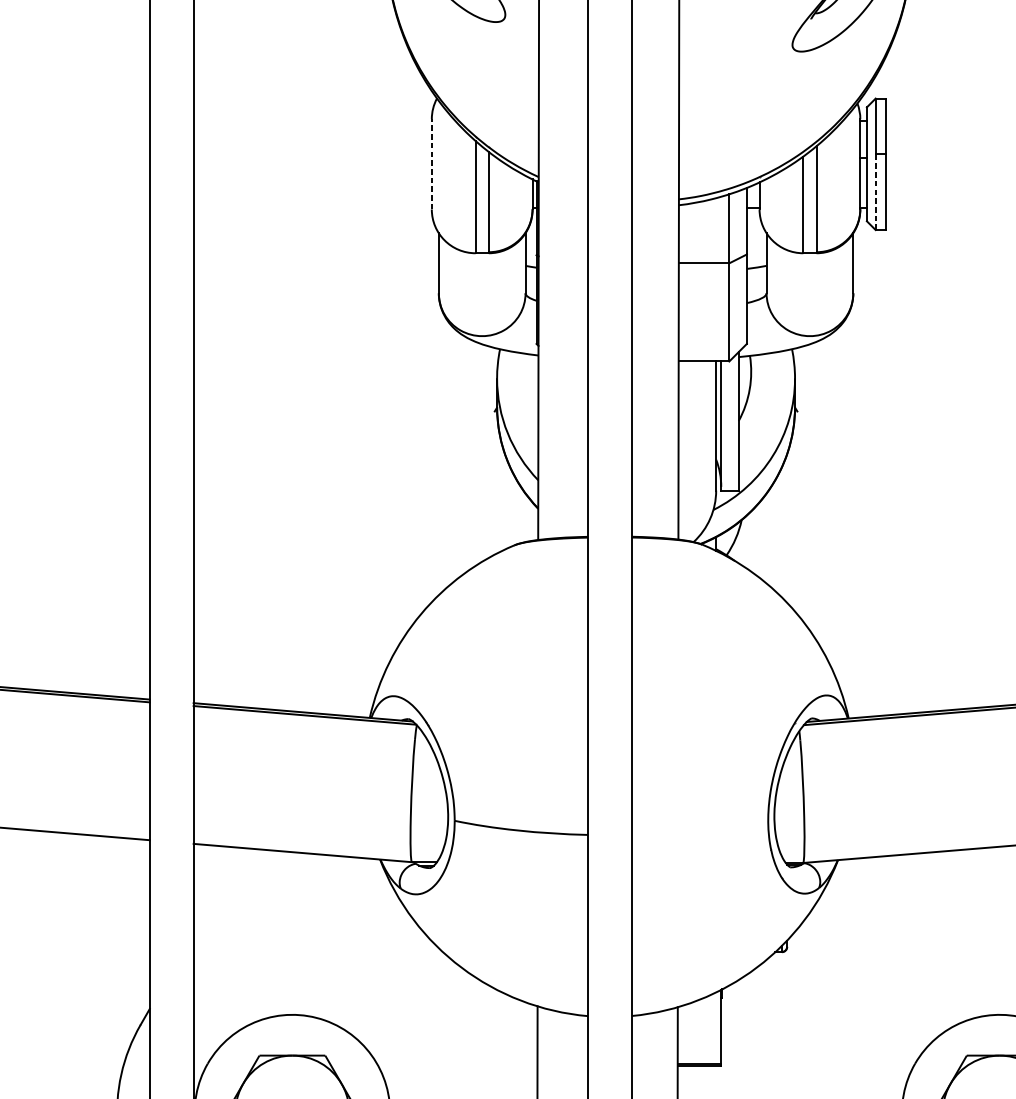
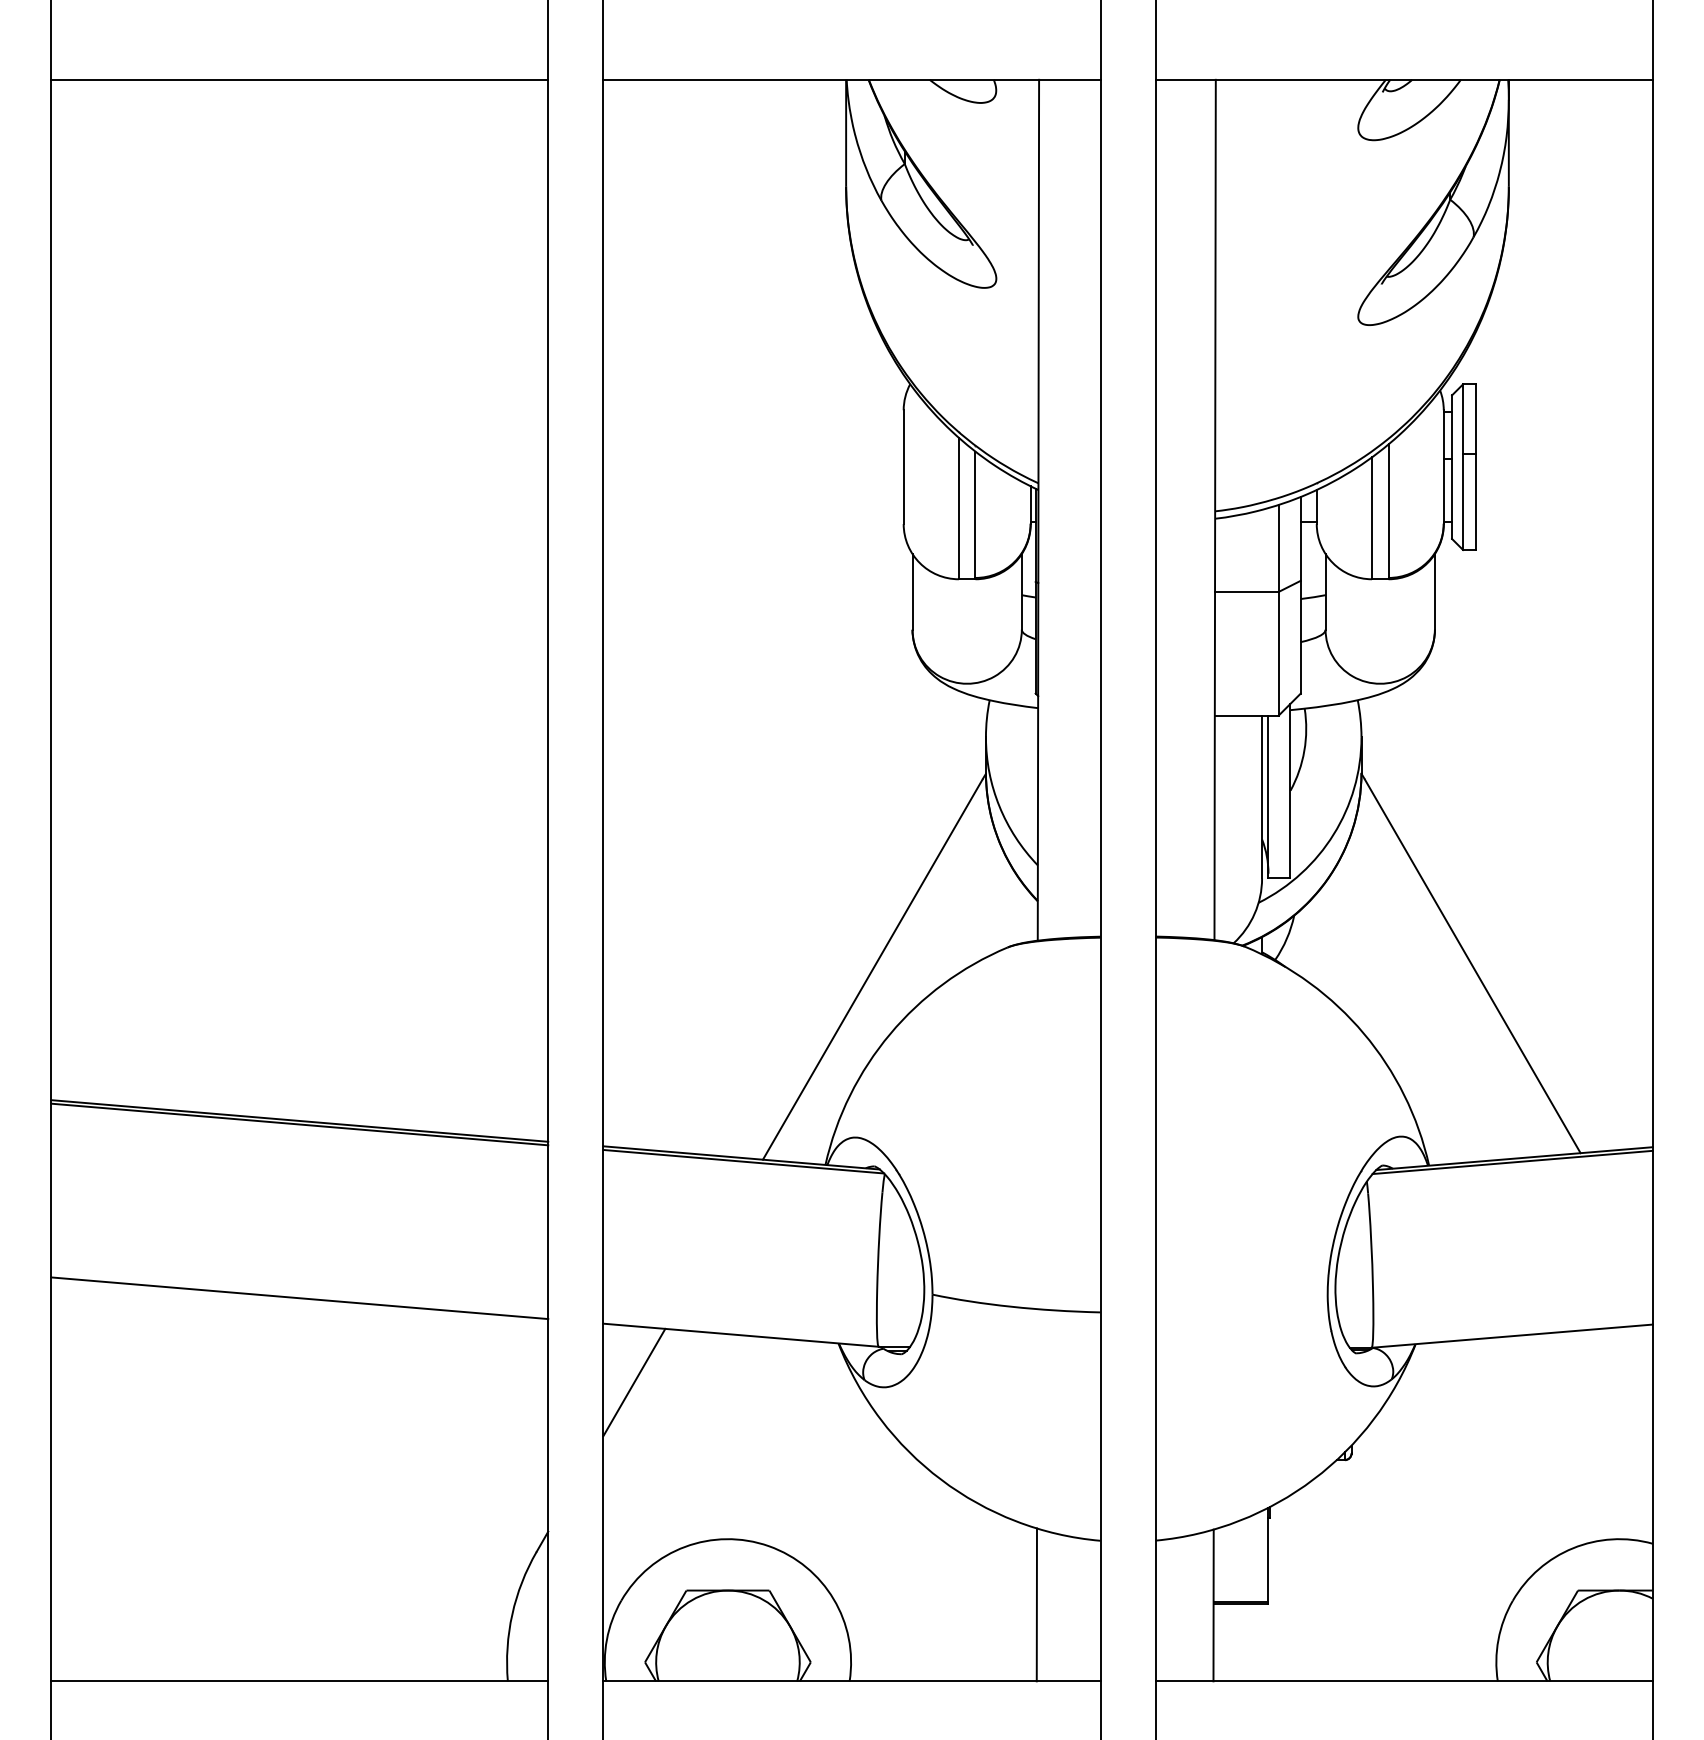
line: (431, 164) -> (903, 467), dashed -> solid
line: (875, 192) -> (1463, 502), dashed -> solid
line: (883, 560) -> (1472, 966), added
line: (407, 562) -> (872, 969), added
line: (218, 890) -> (634, 1382), added

